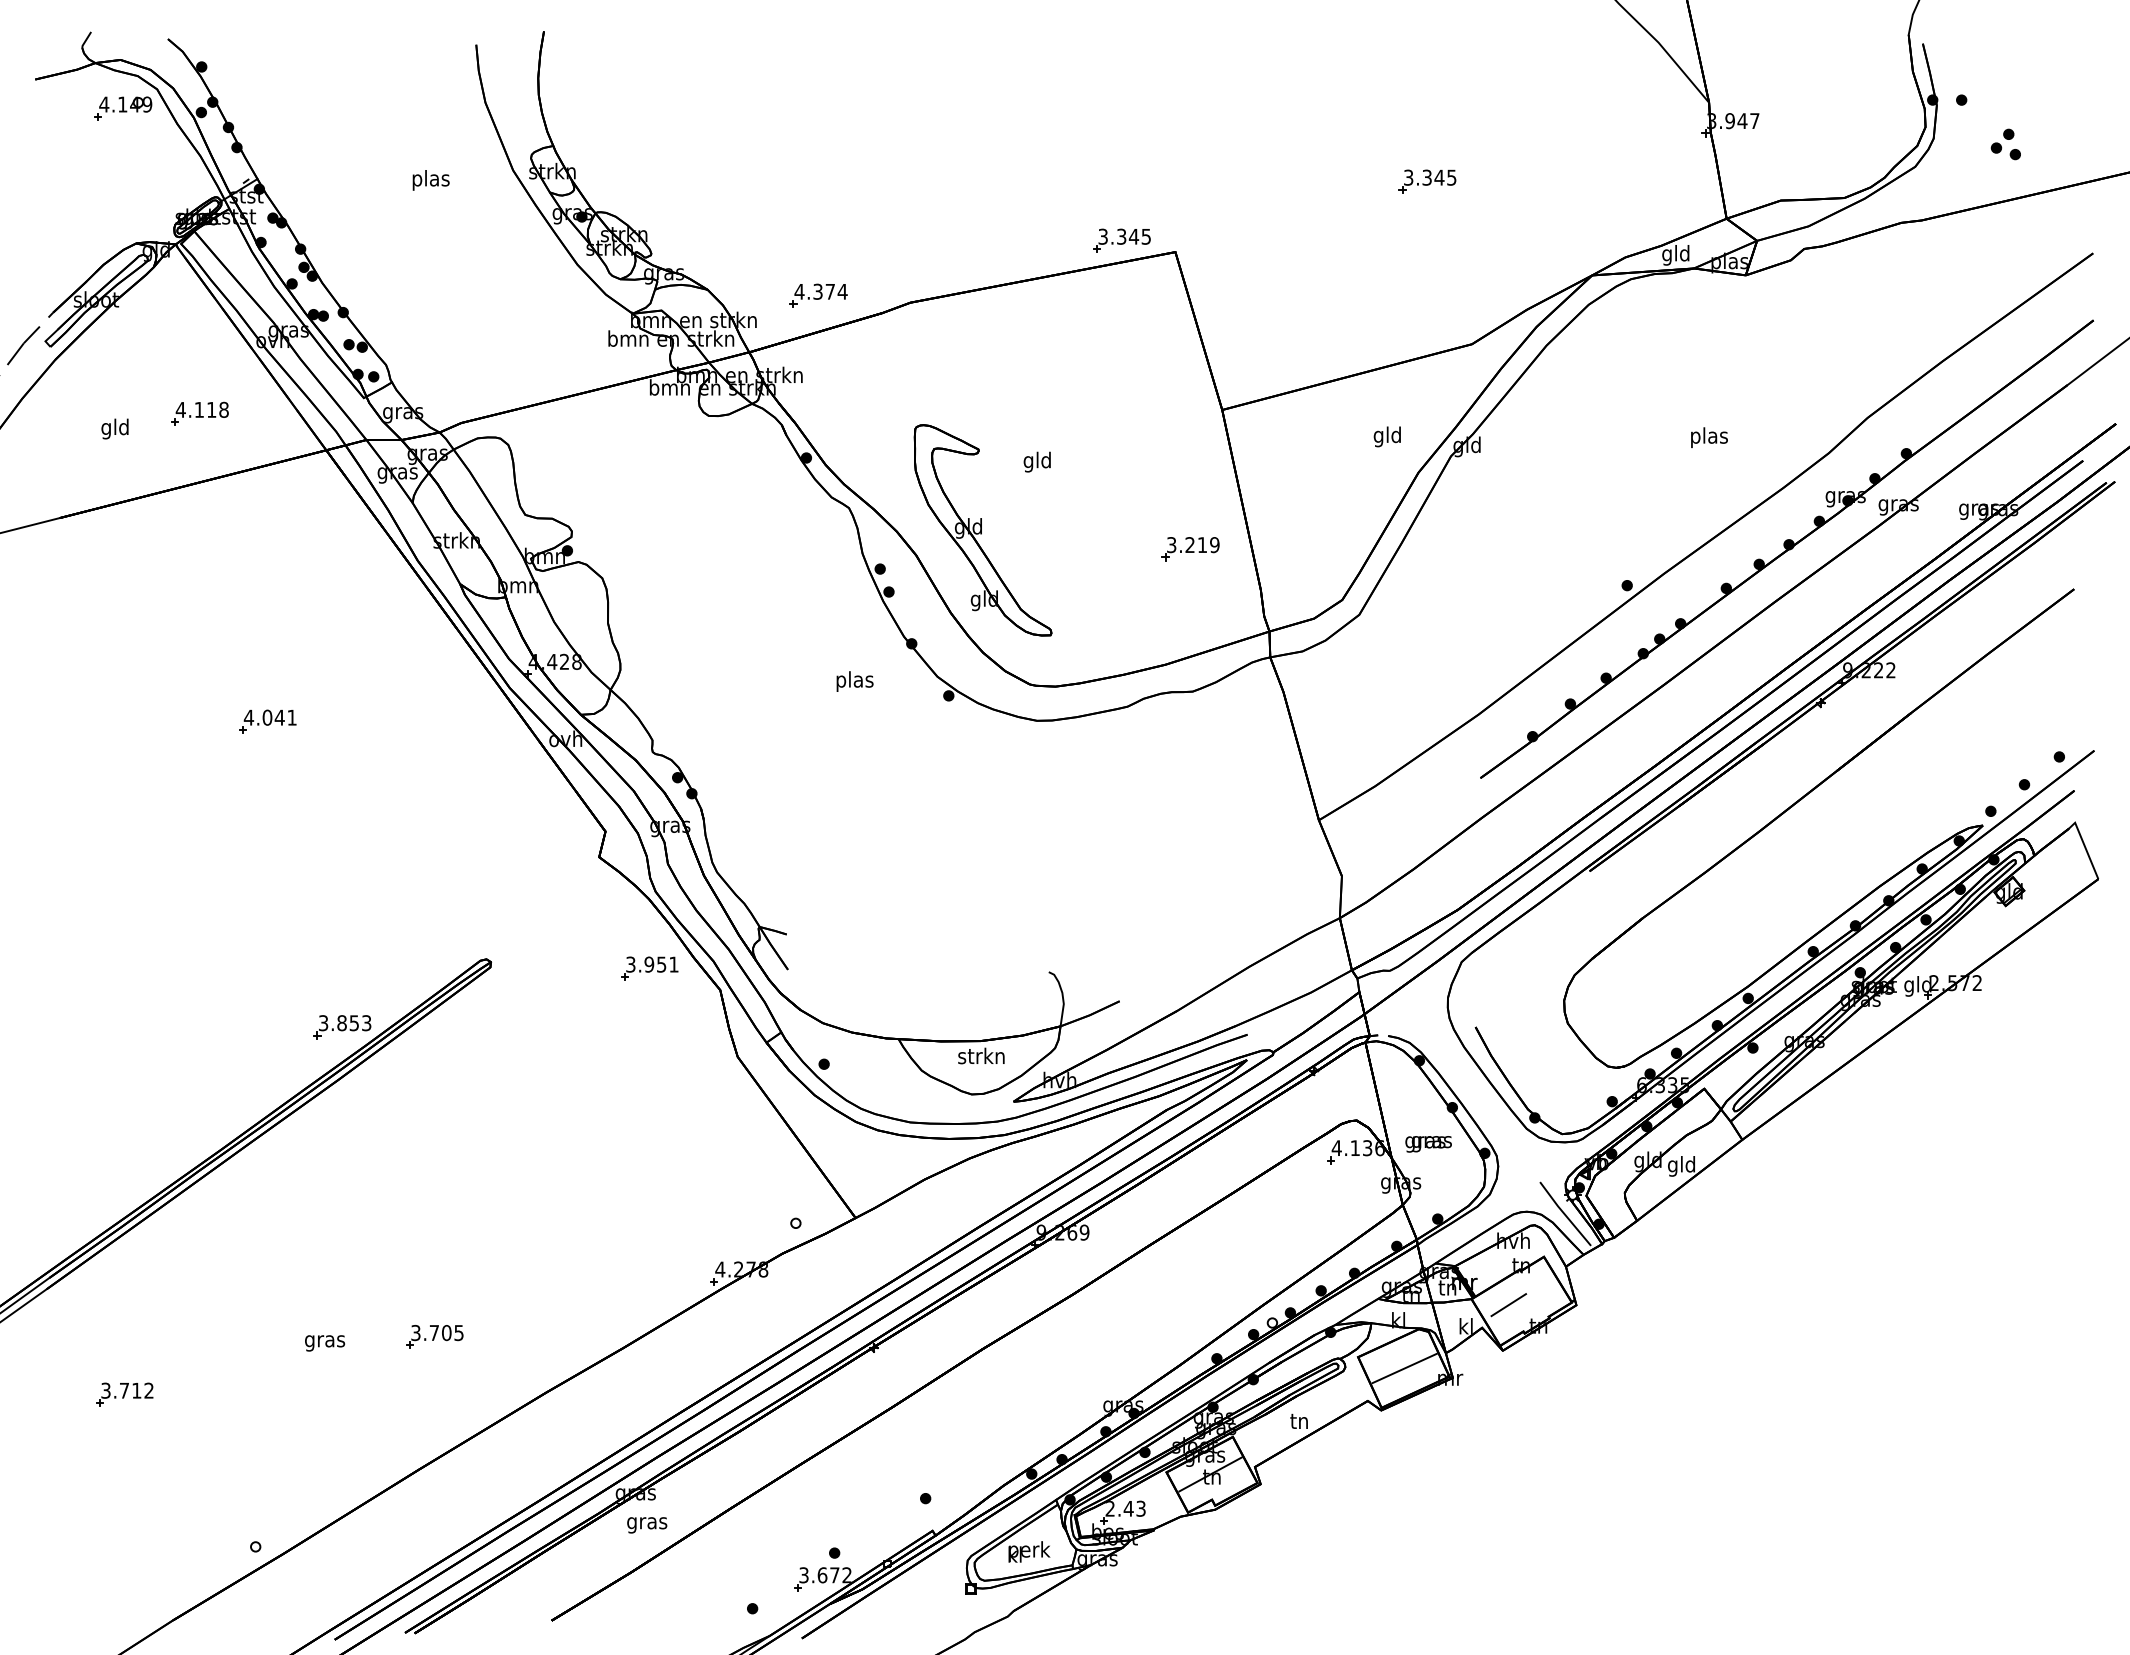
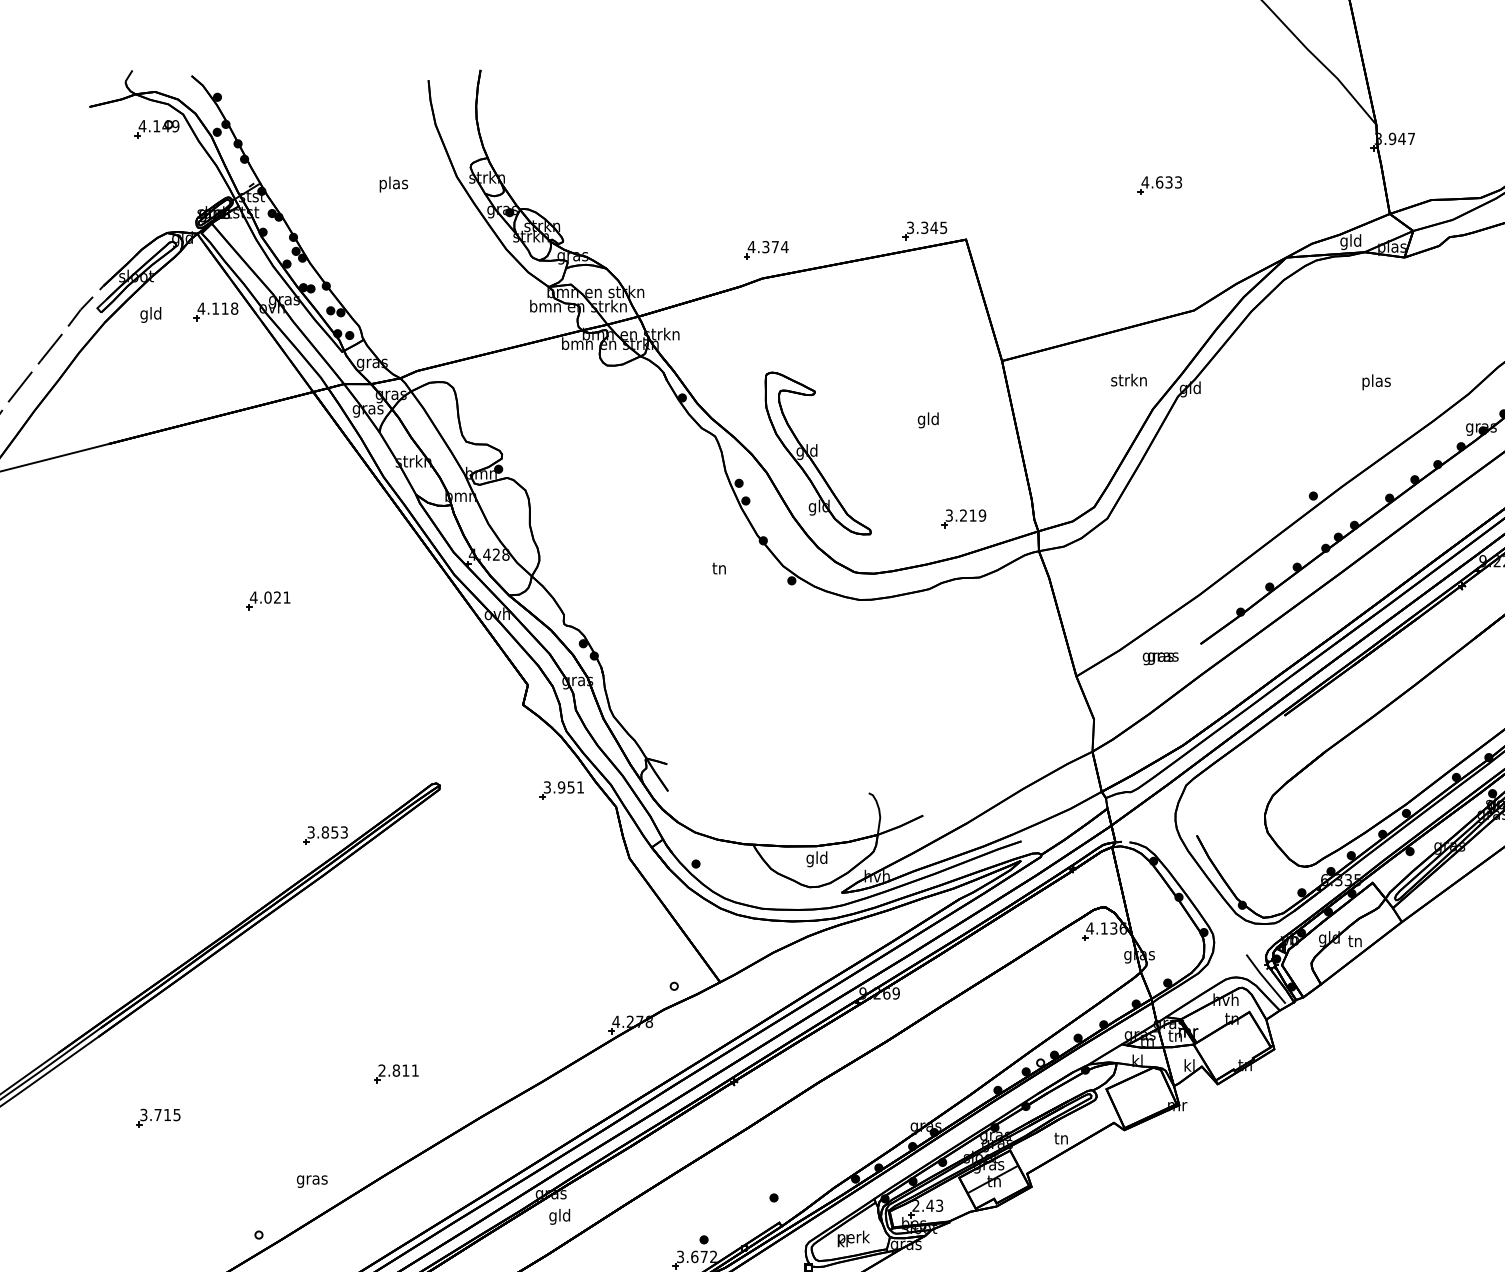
text: (1429, 177) -> (1161, 182), 3.345 -> 4.633
part: (818, 295) -> (766, 249), moved
part: (199, 413) -> (215, 311), moved
text: (114, 428) -> (150, 314), moved
text: (1387, 436) -> (1129, 381), gld -> strkn
text: (1036, 461) -> (927, 419), moved
part: (1190, 549) -> (963, 519), moved
text: (854, 681) -> (719, 569), plas -> tn
text: (279, 717) -> (277, 597), 4.041 -> 4.021
text: (981, 1057) -> (816, 858), strkn -> gld
text: (1428, 1144) -> (1160, 658), moved
text: (1681, 1166) -> (1355, 942), gld -> tn
line: (1508, 1305) -> (1222, 1049), removed
text: (437, 1332) -> (398, 1070), 3.705 -> 2.811
text: (325, 1343) -> (312, 1181), moved
line: (1404, 1368) -> (1142, 1097), removed
text: (148, 1390) -> (176, 1114), 3.712 -> 3.715
text: (647, 1522) -> (560, 1216), gras -> gld

